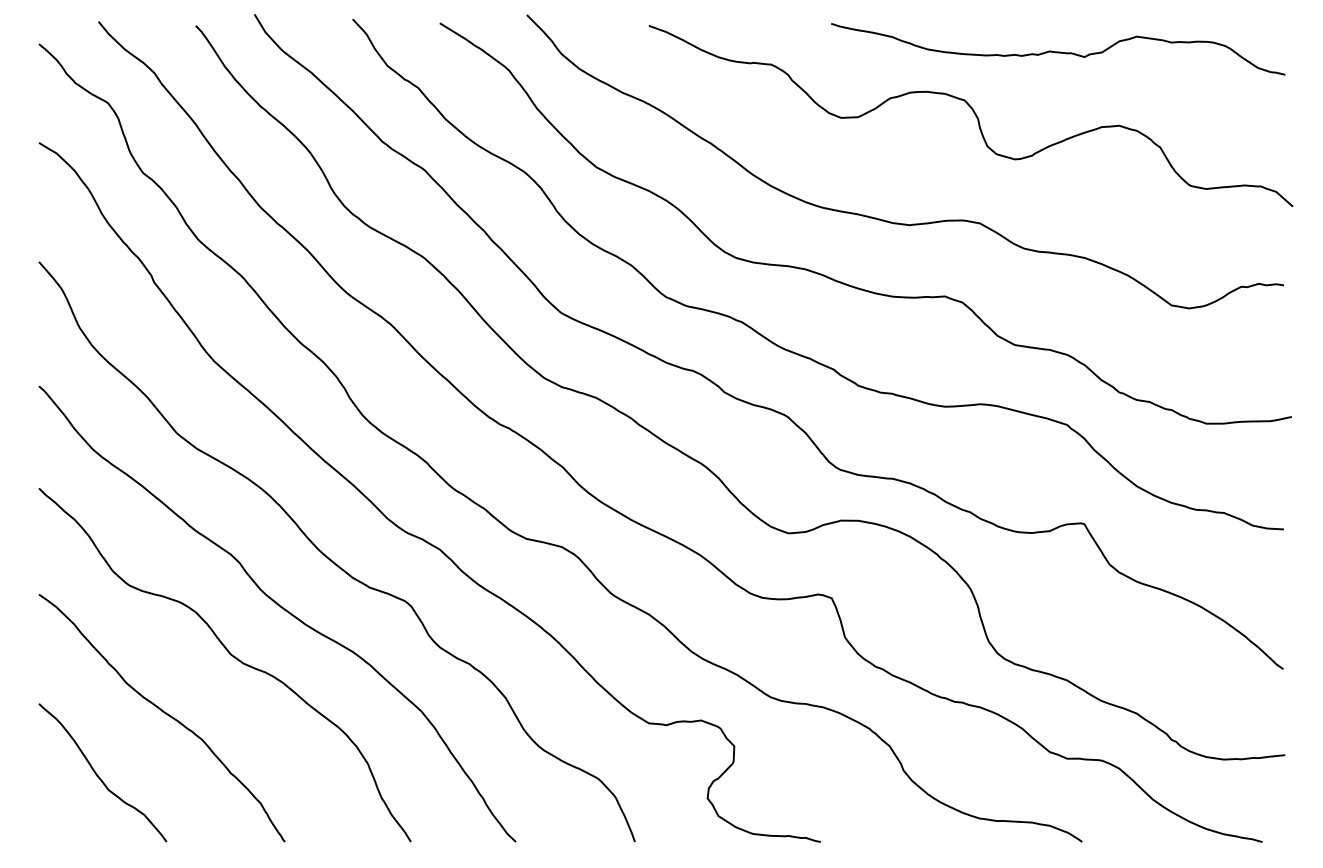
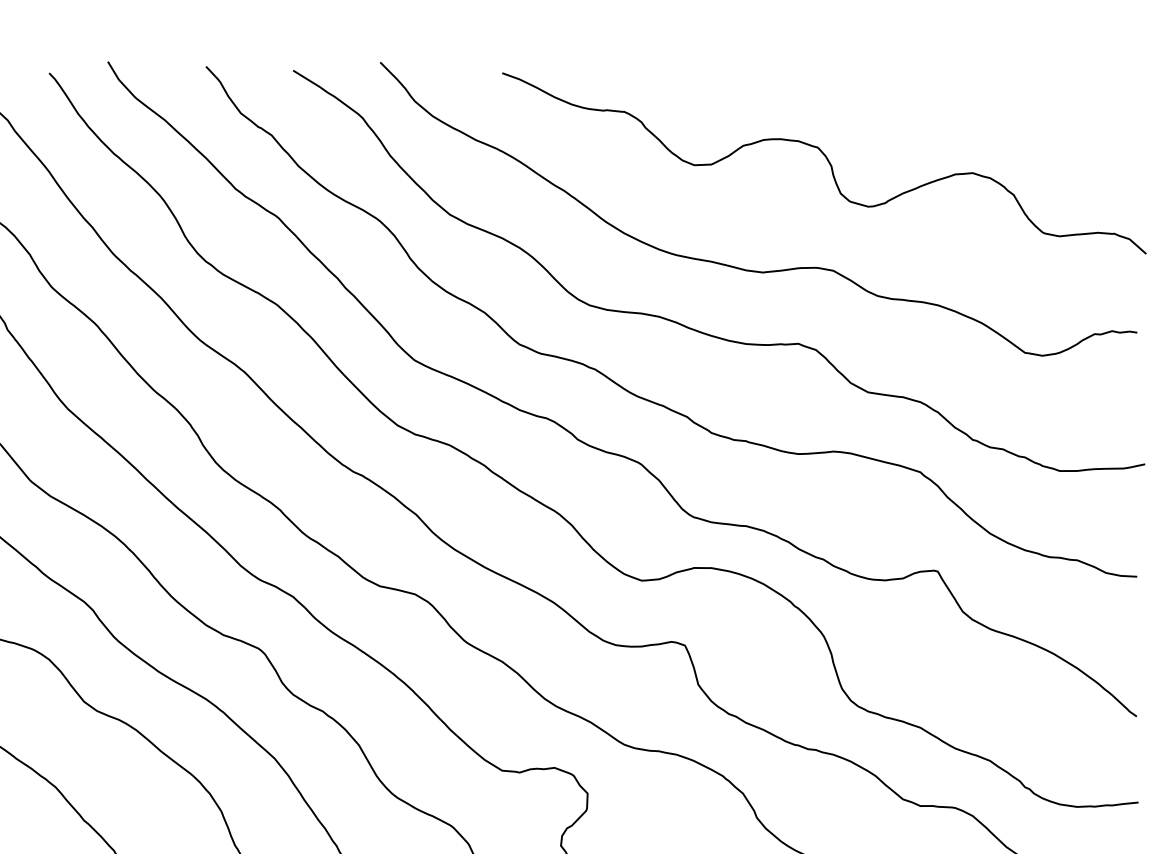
curve: (1058, 51) -> (911, 98), removed

